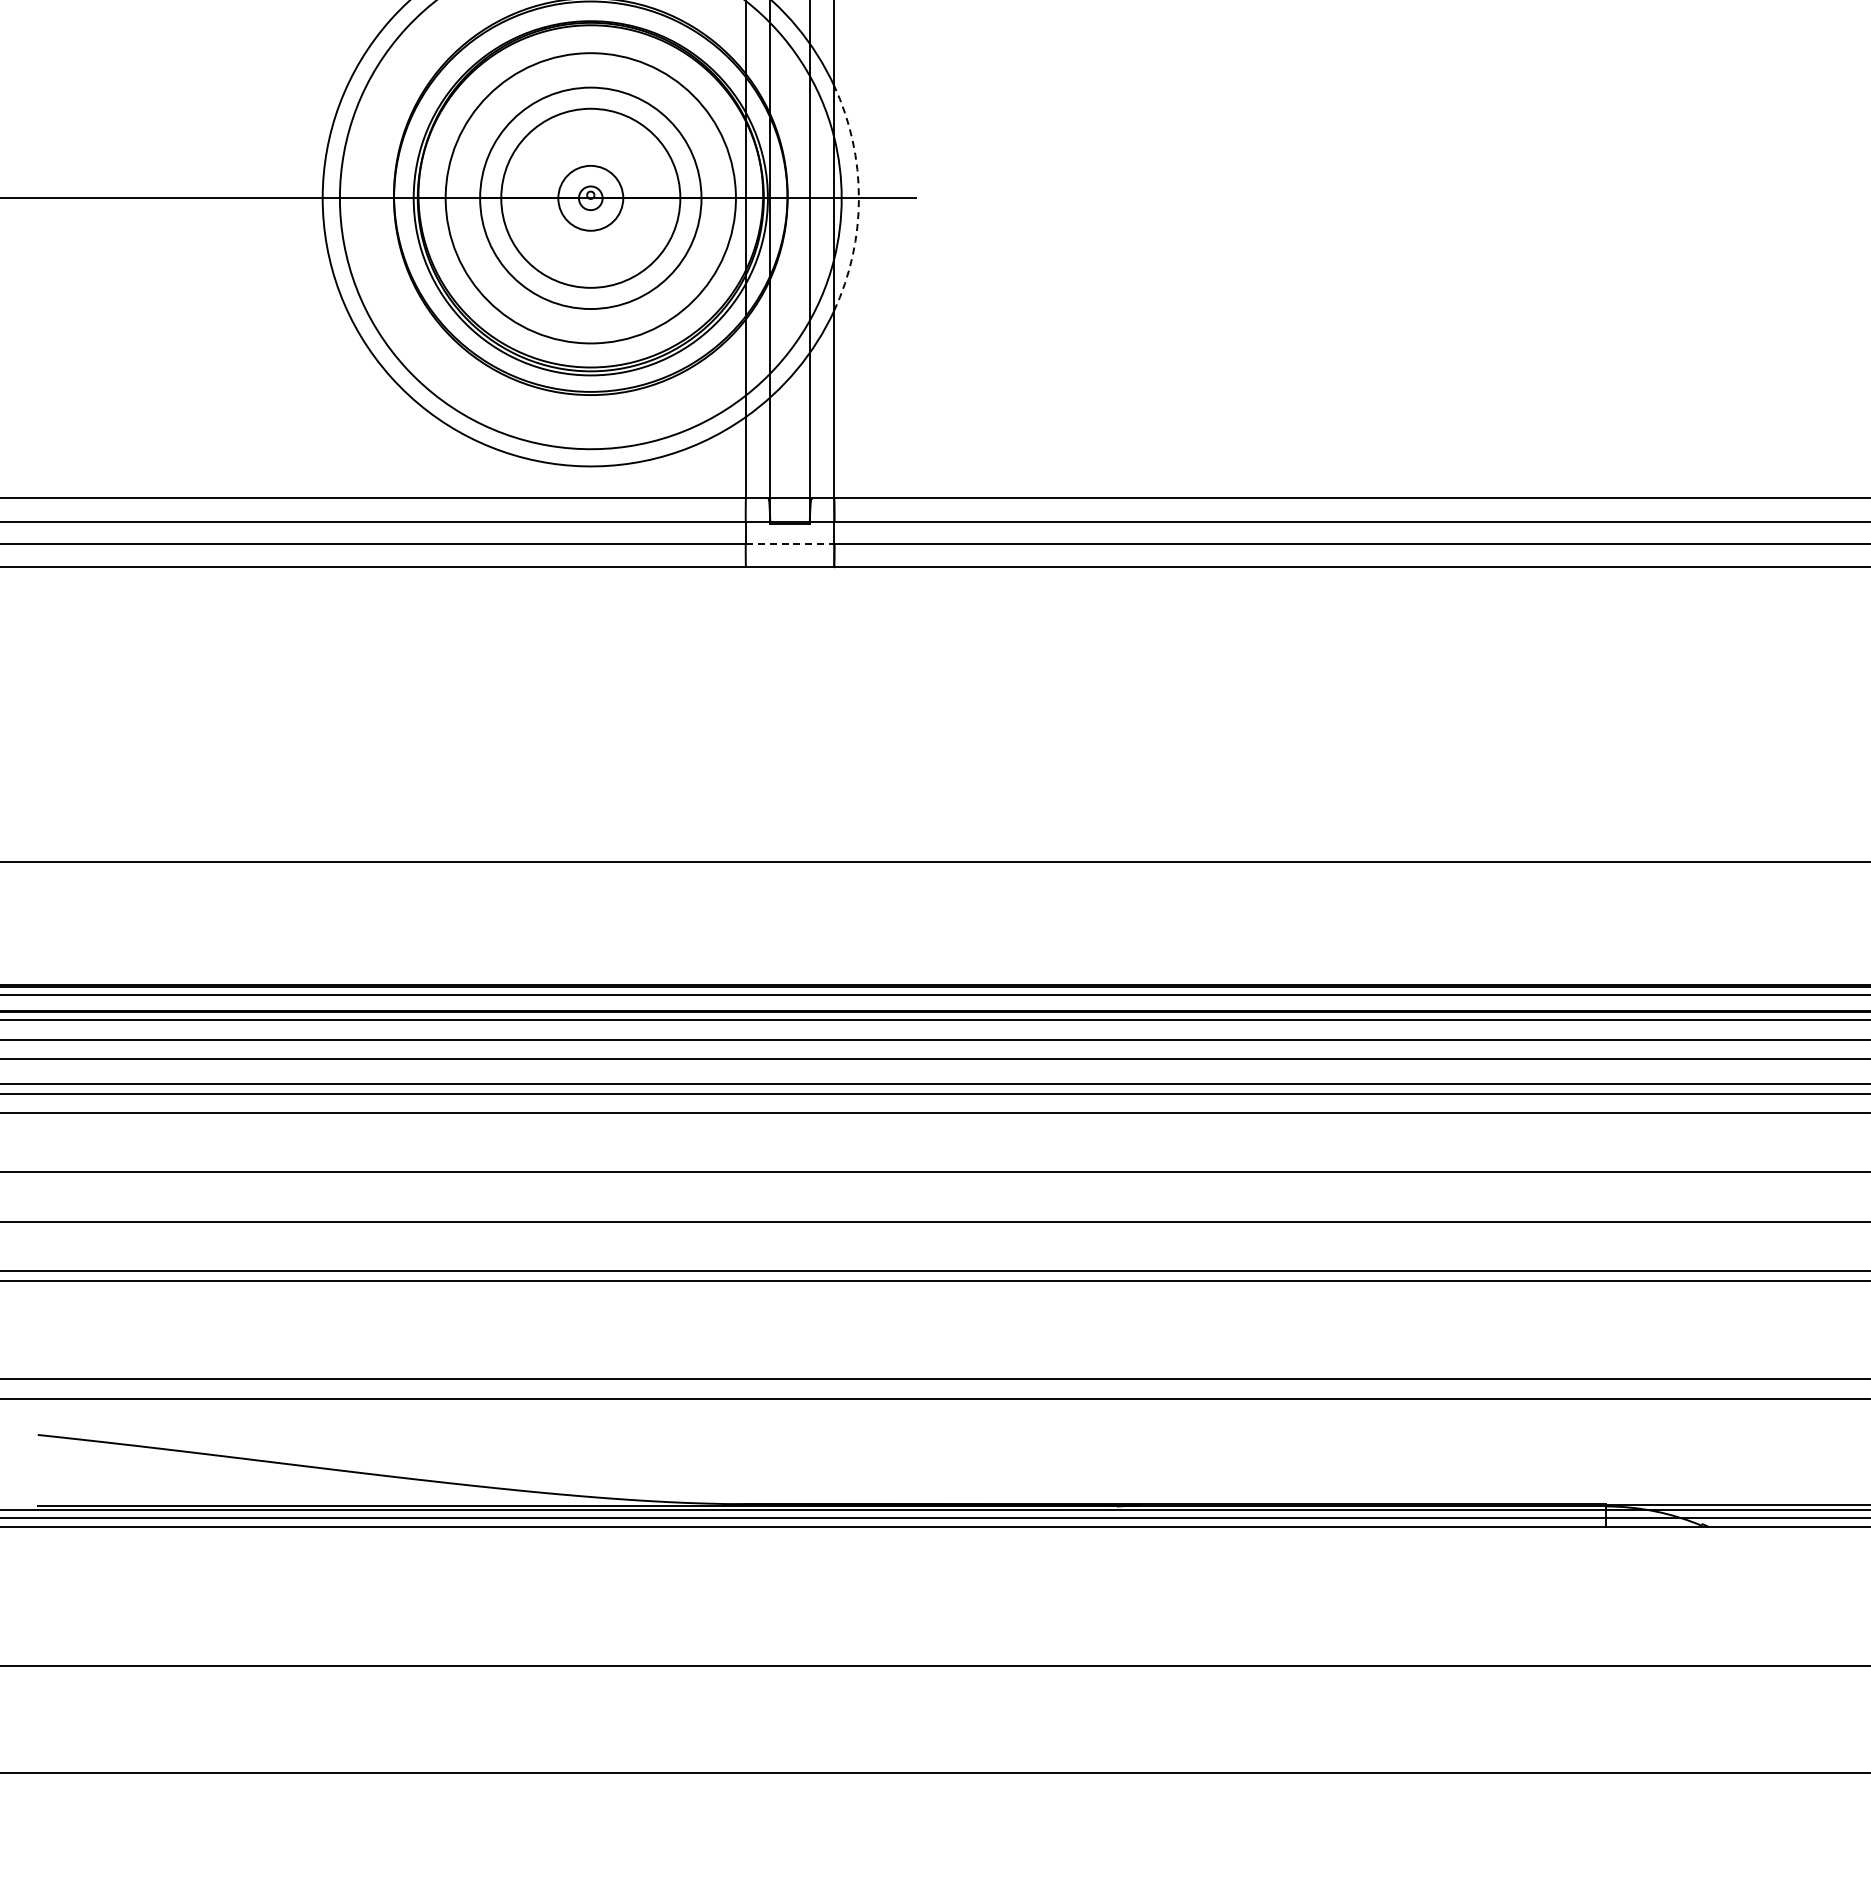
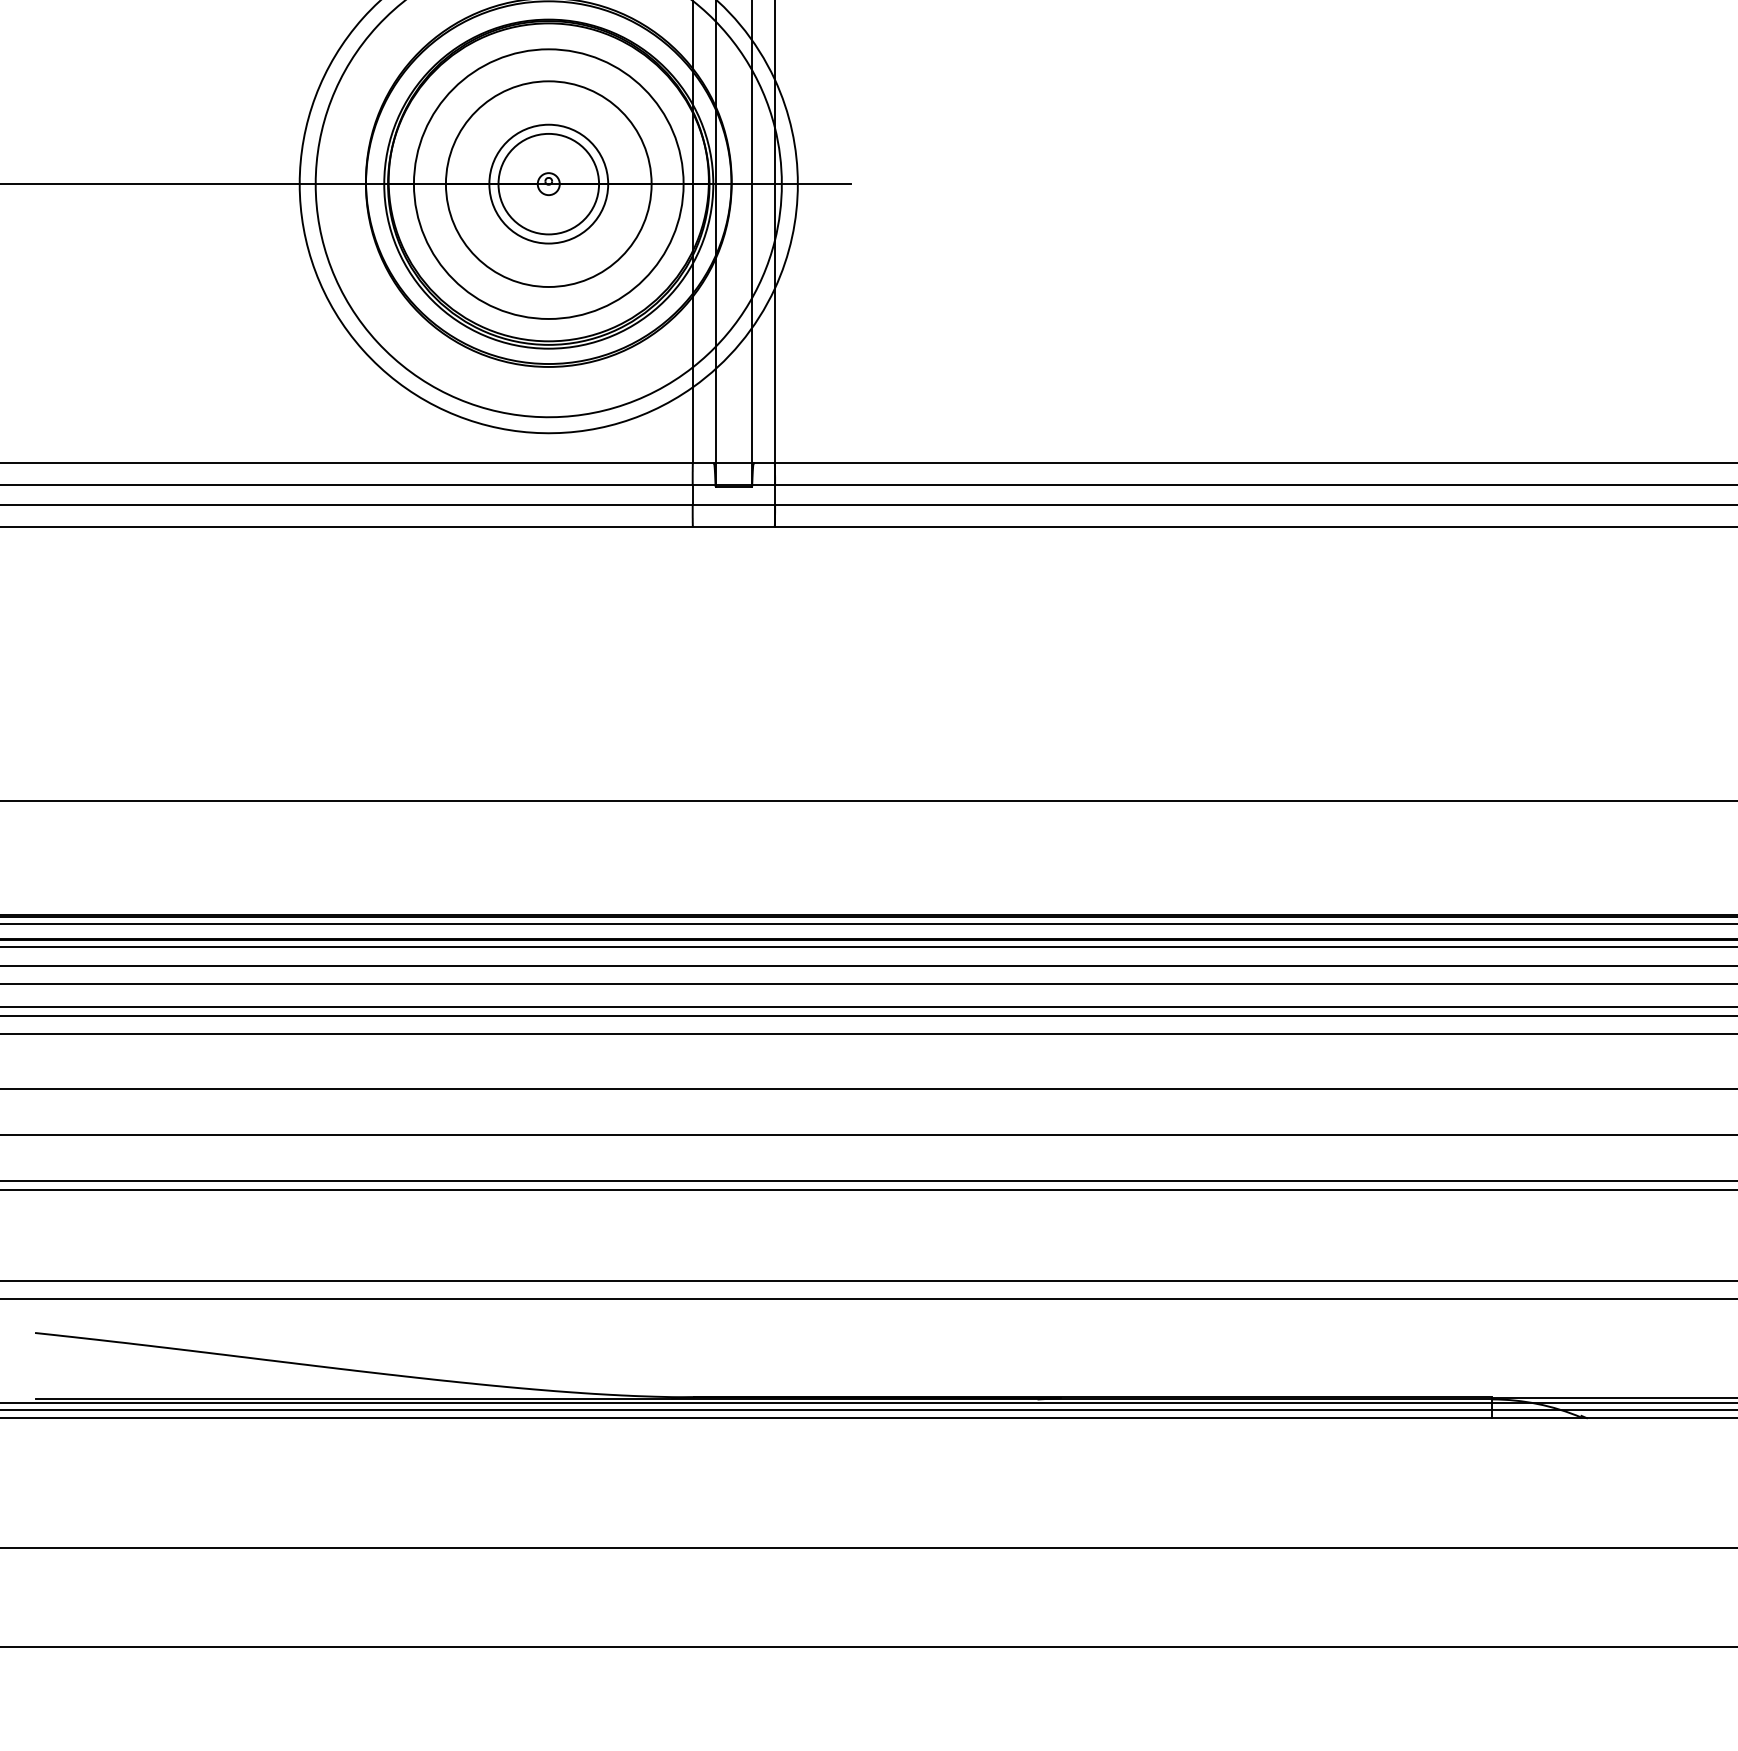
circle: (590, 198) -> (548, 184), size x0.71
circle: (590, 198) -> (548, 184), size x1.67
arc: (858, 198) -> (797, 184), dashed -> solid
line: (790, 543) -> (734, 504), dashed -> solid

